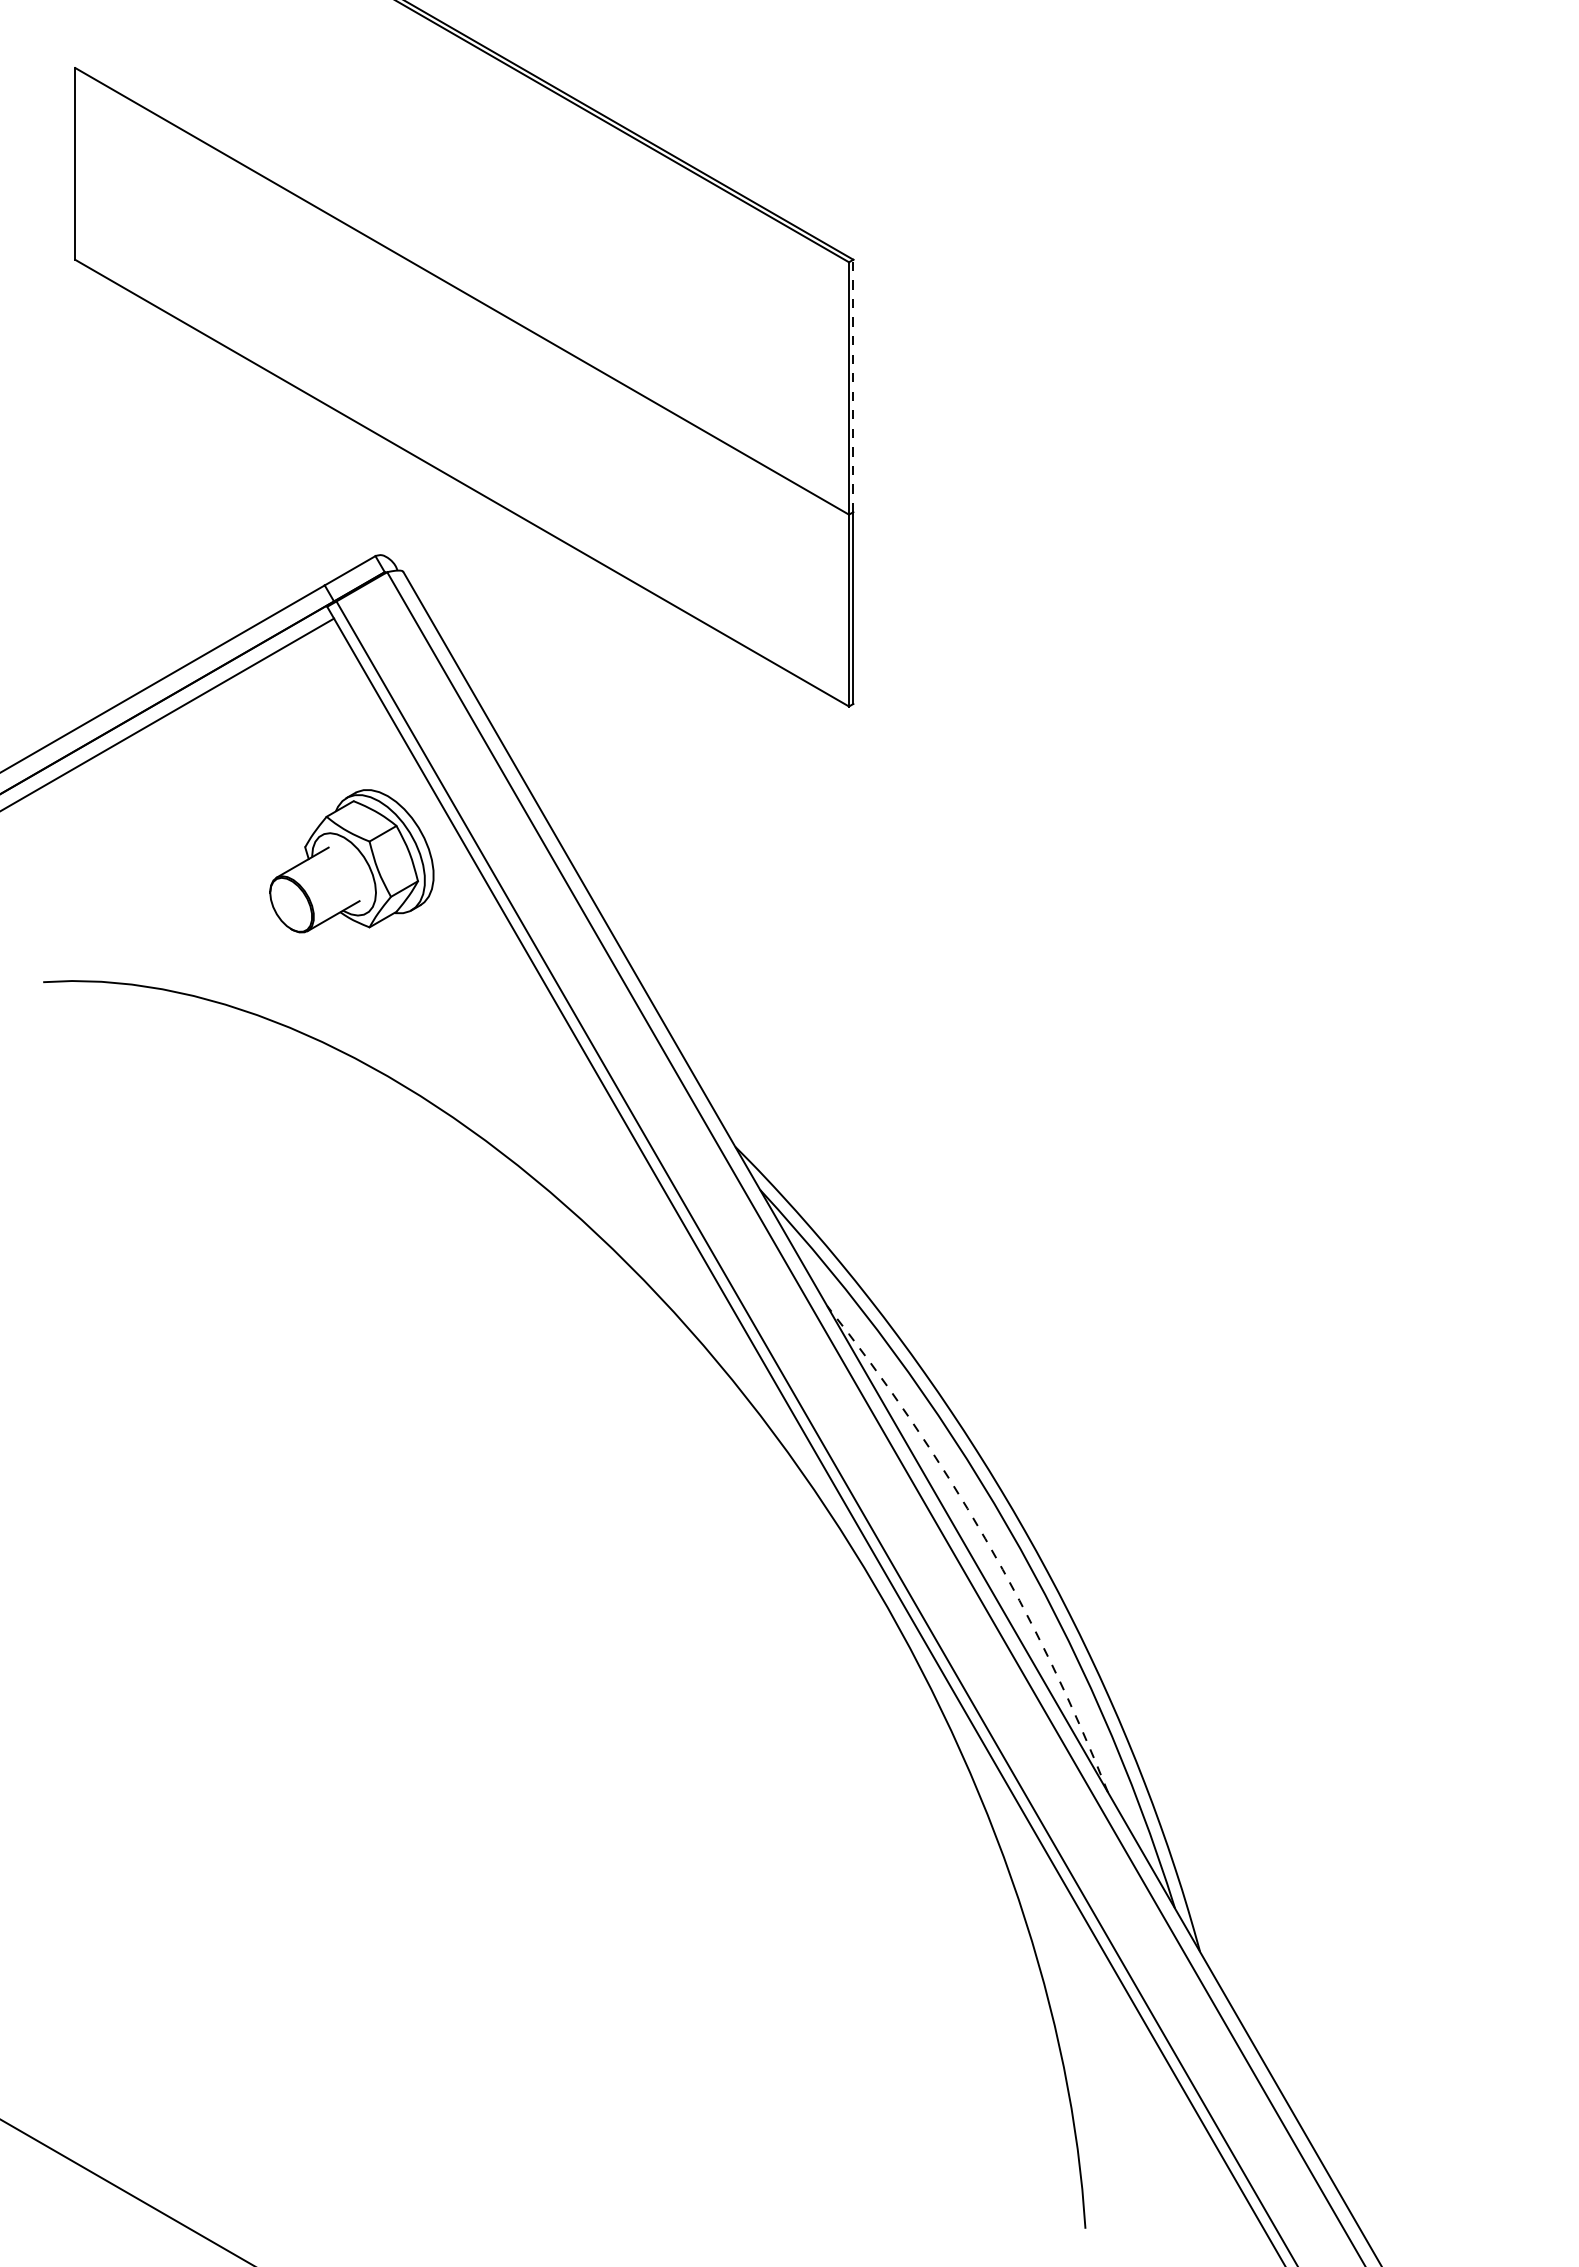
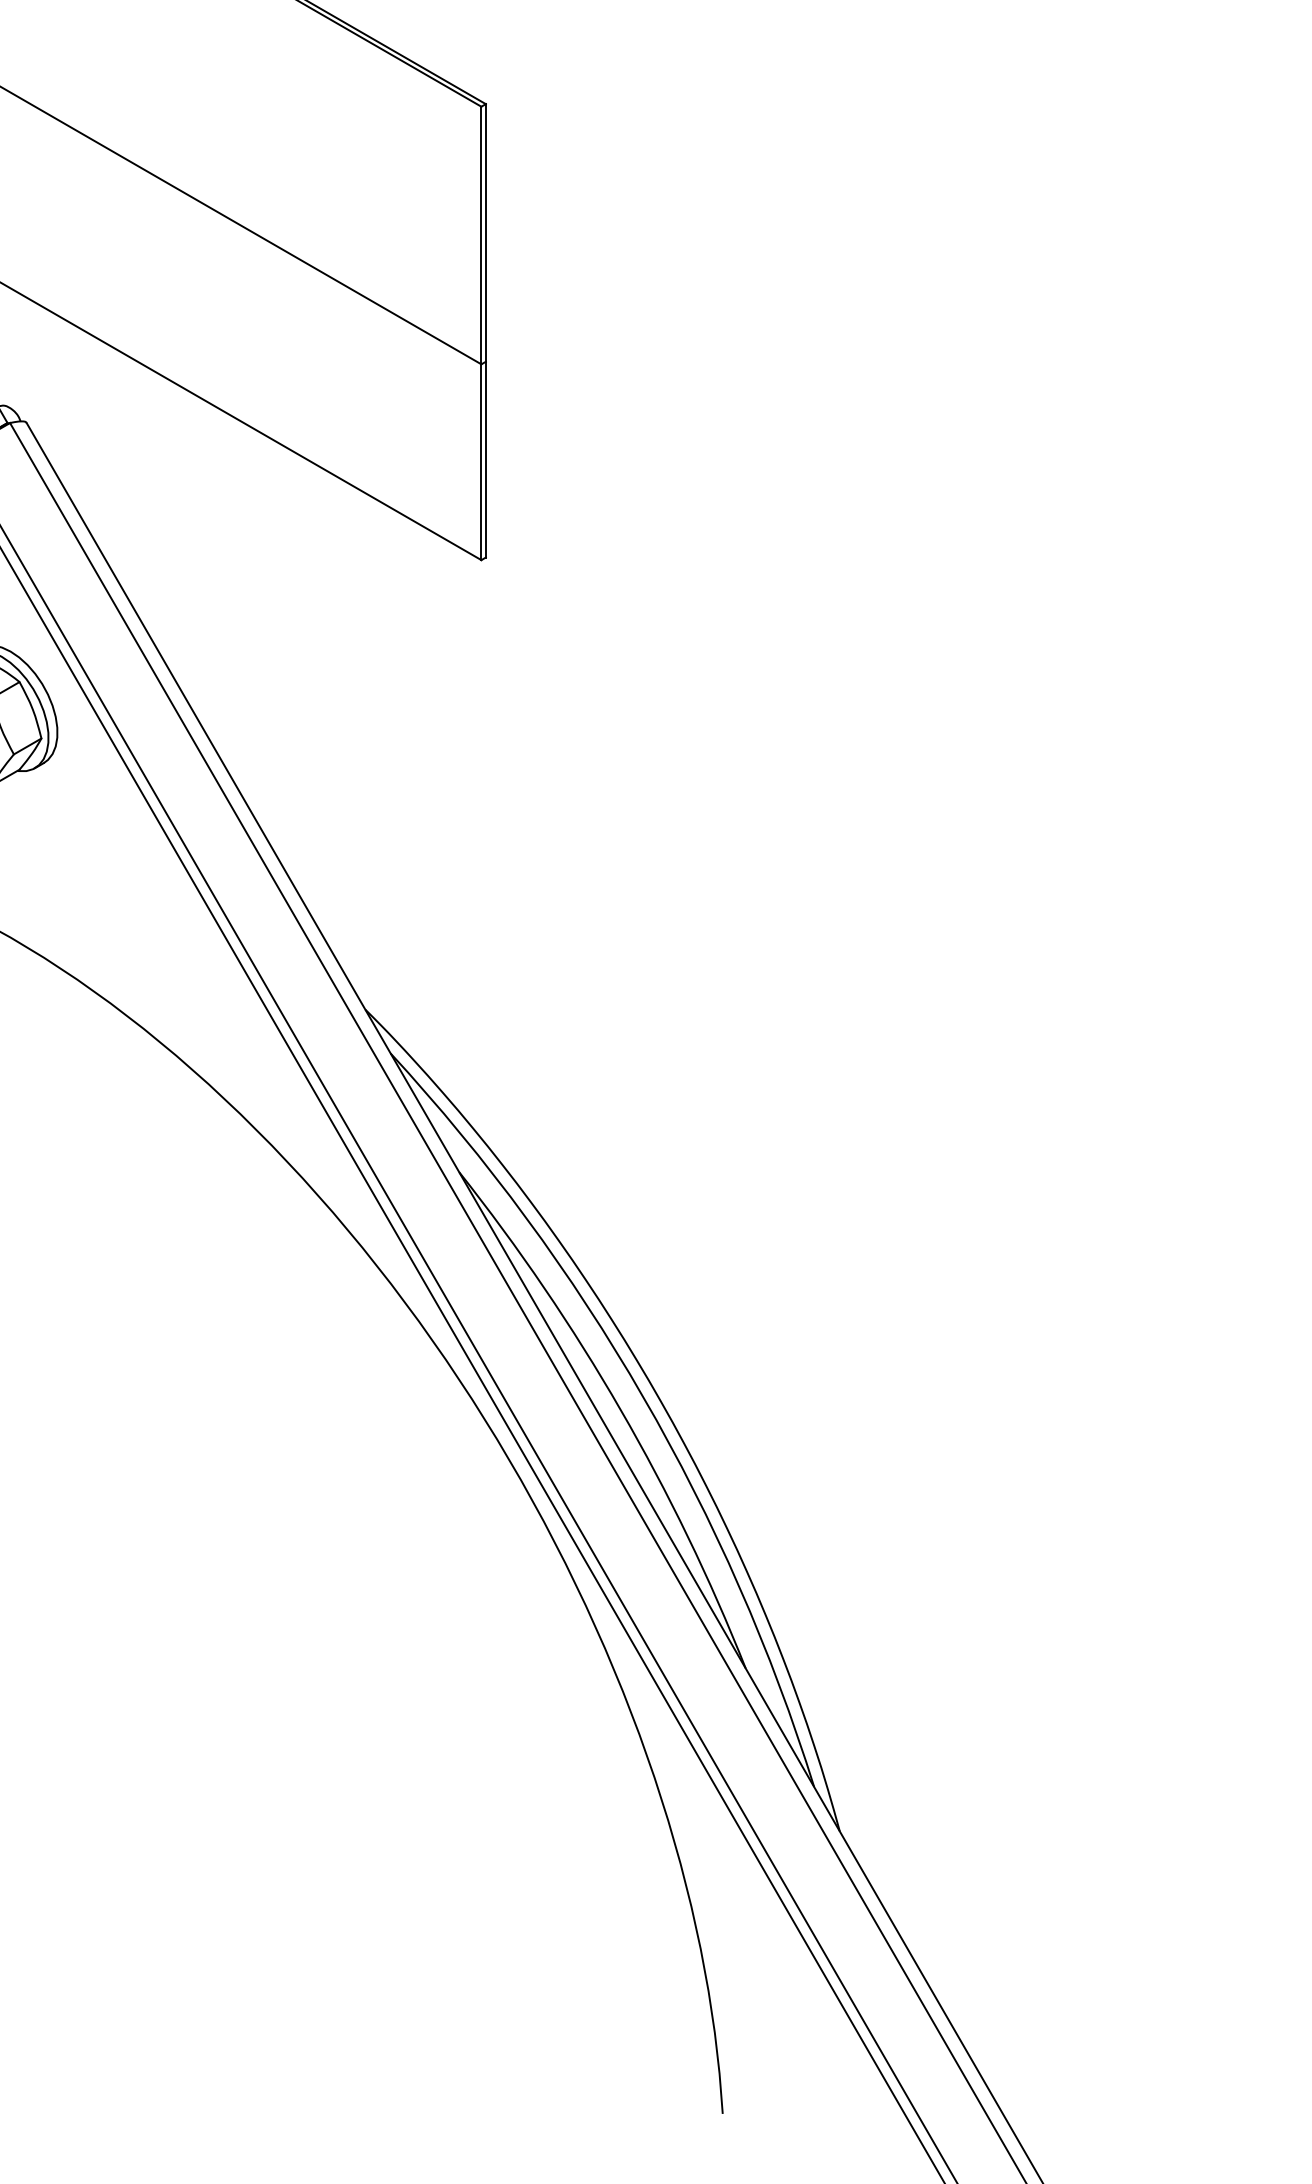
line: (853, 385) -> (485, 232), dashed -> solid
arc: (985, 1538) -> (620, 1409), dashed -> solid

